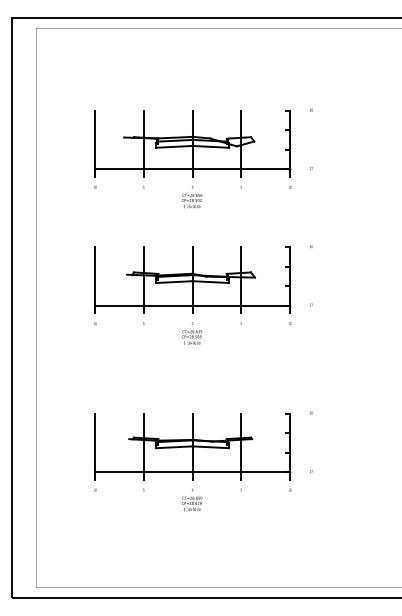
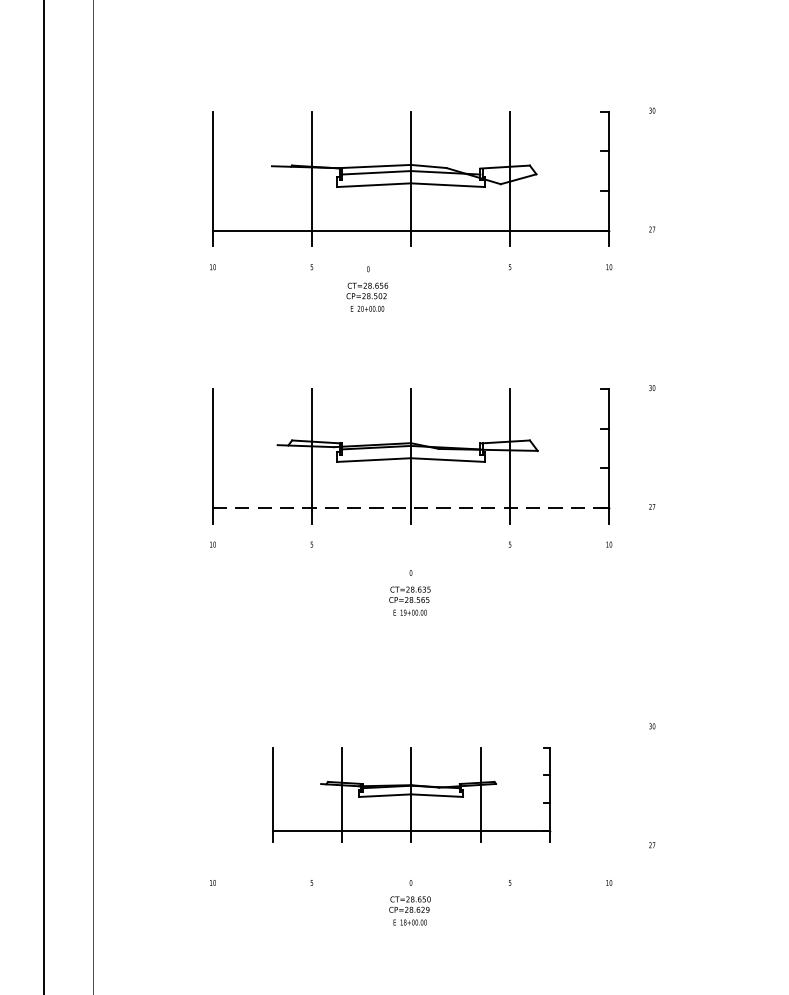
text: (191, 196) -> (366, 288), moved
line: (193, 305) -> (412, 507), solid -> dashed
text: (192, 333) -> (410, 593), moved
part: (192, 446) -> (410, 794), size x0.7

